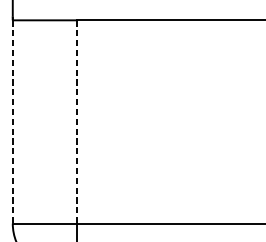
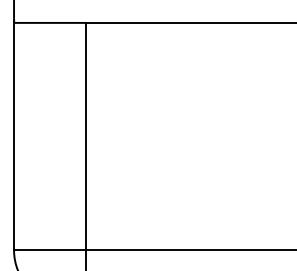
line: (13, 121) -> (14, 136), dashed -> solid
line: (77, 121) -> (86, 136), dashed -> solid

